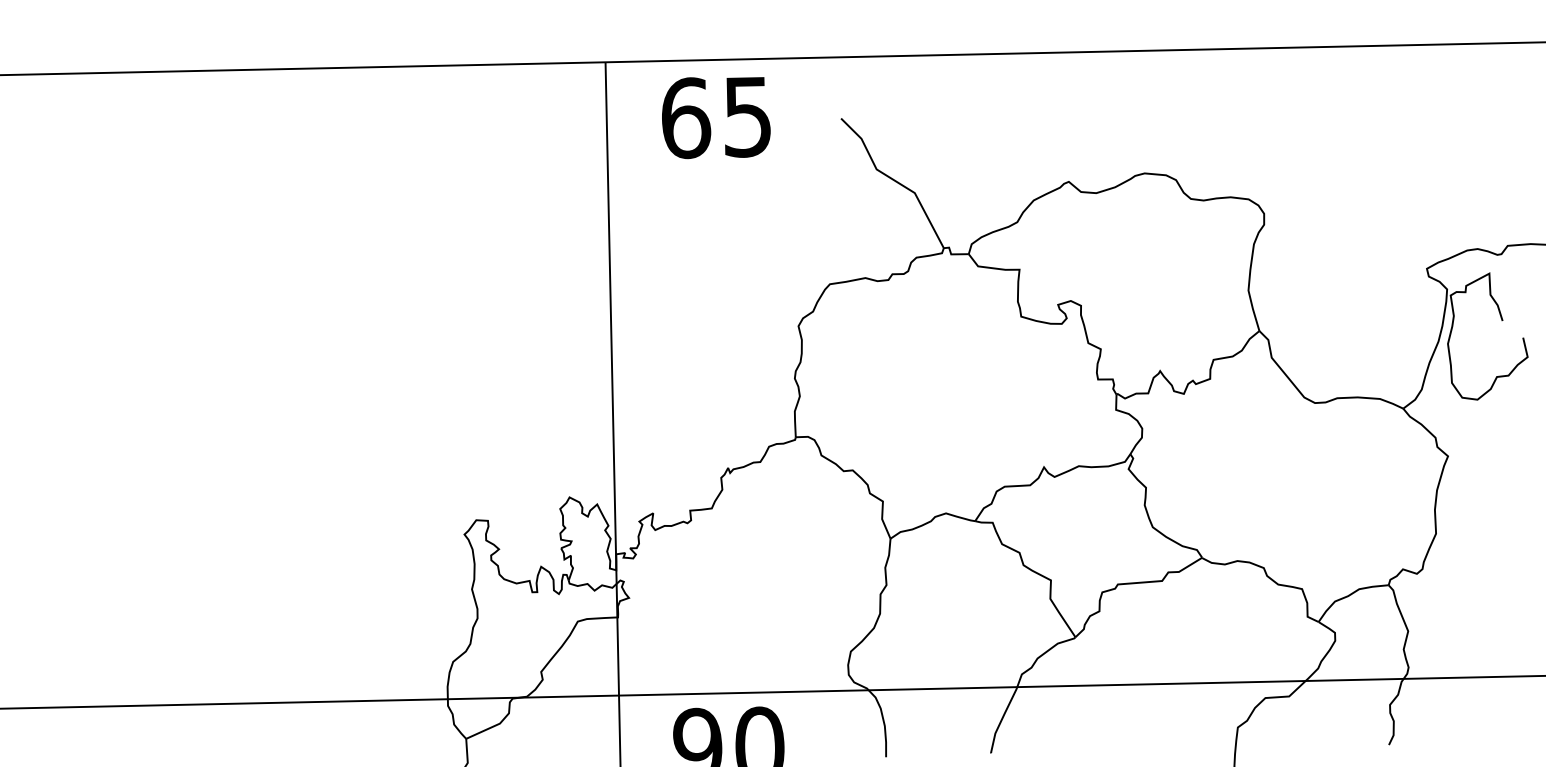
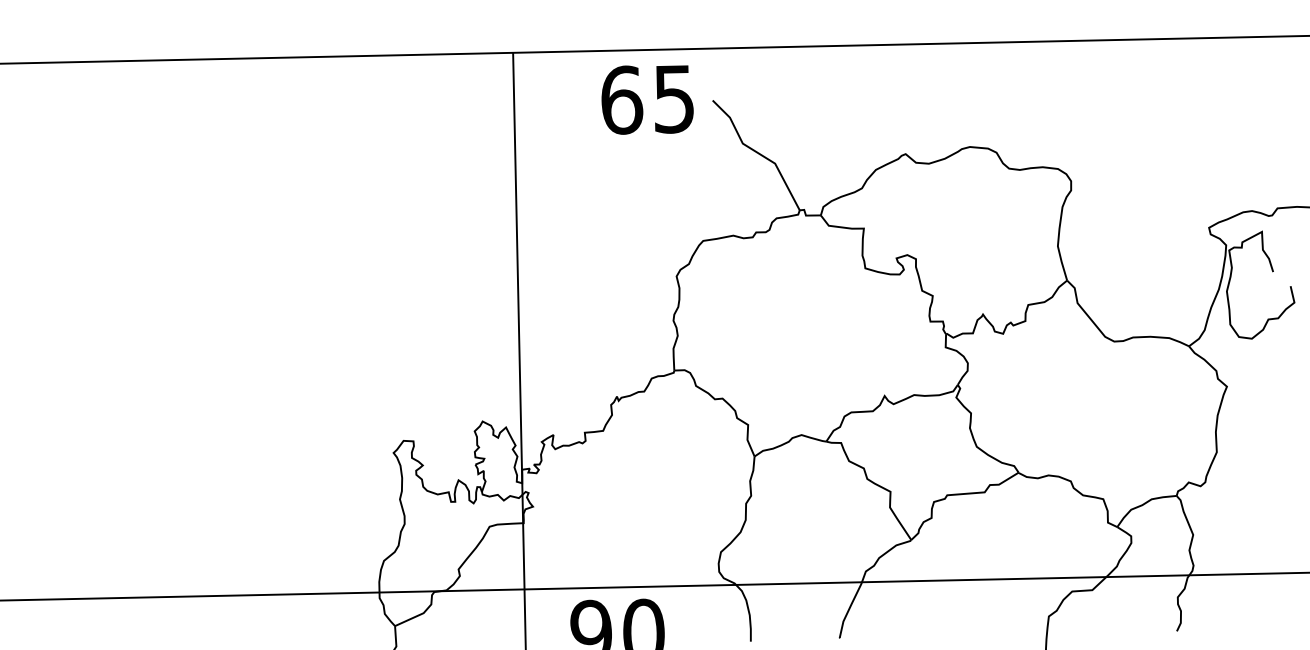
text: (716, 118) -> (647, 100), moved

